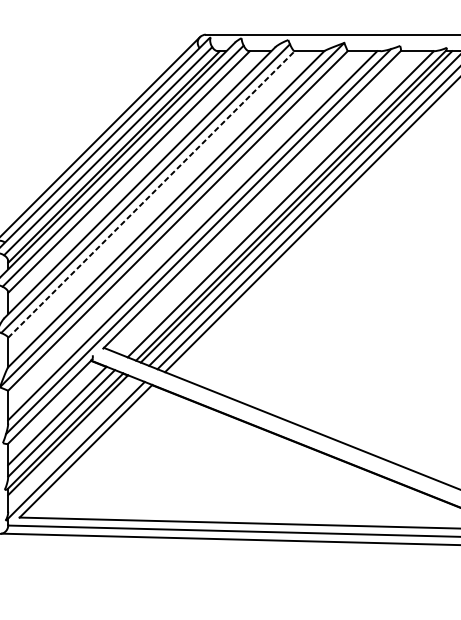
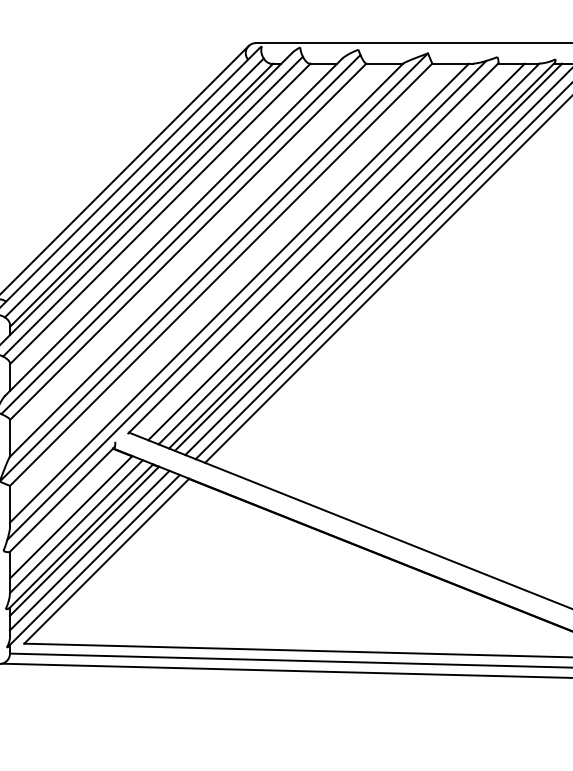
line: (151, 194) -> (188, 241), dashed -> solid
line: (270, 202) -> (336, 251), added
line: (72, 442) -> (89, 550), added

